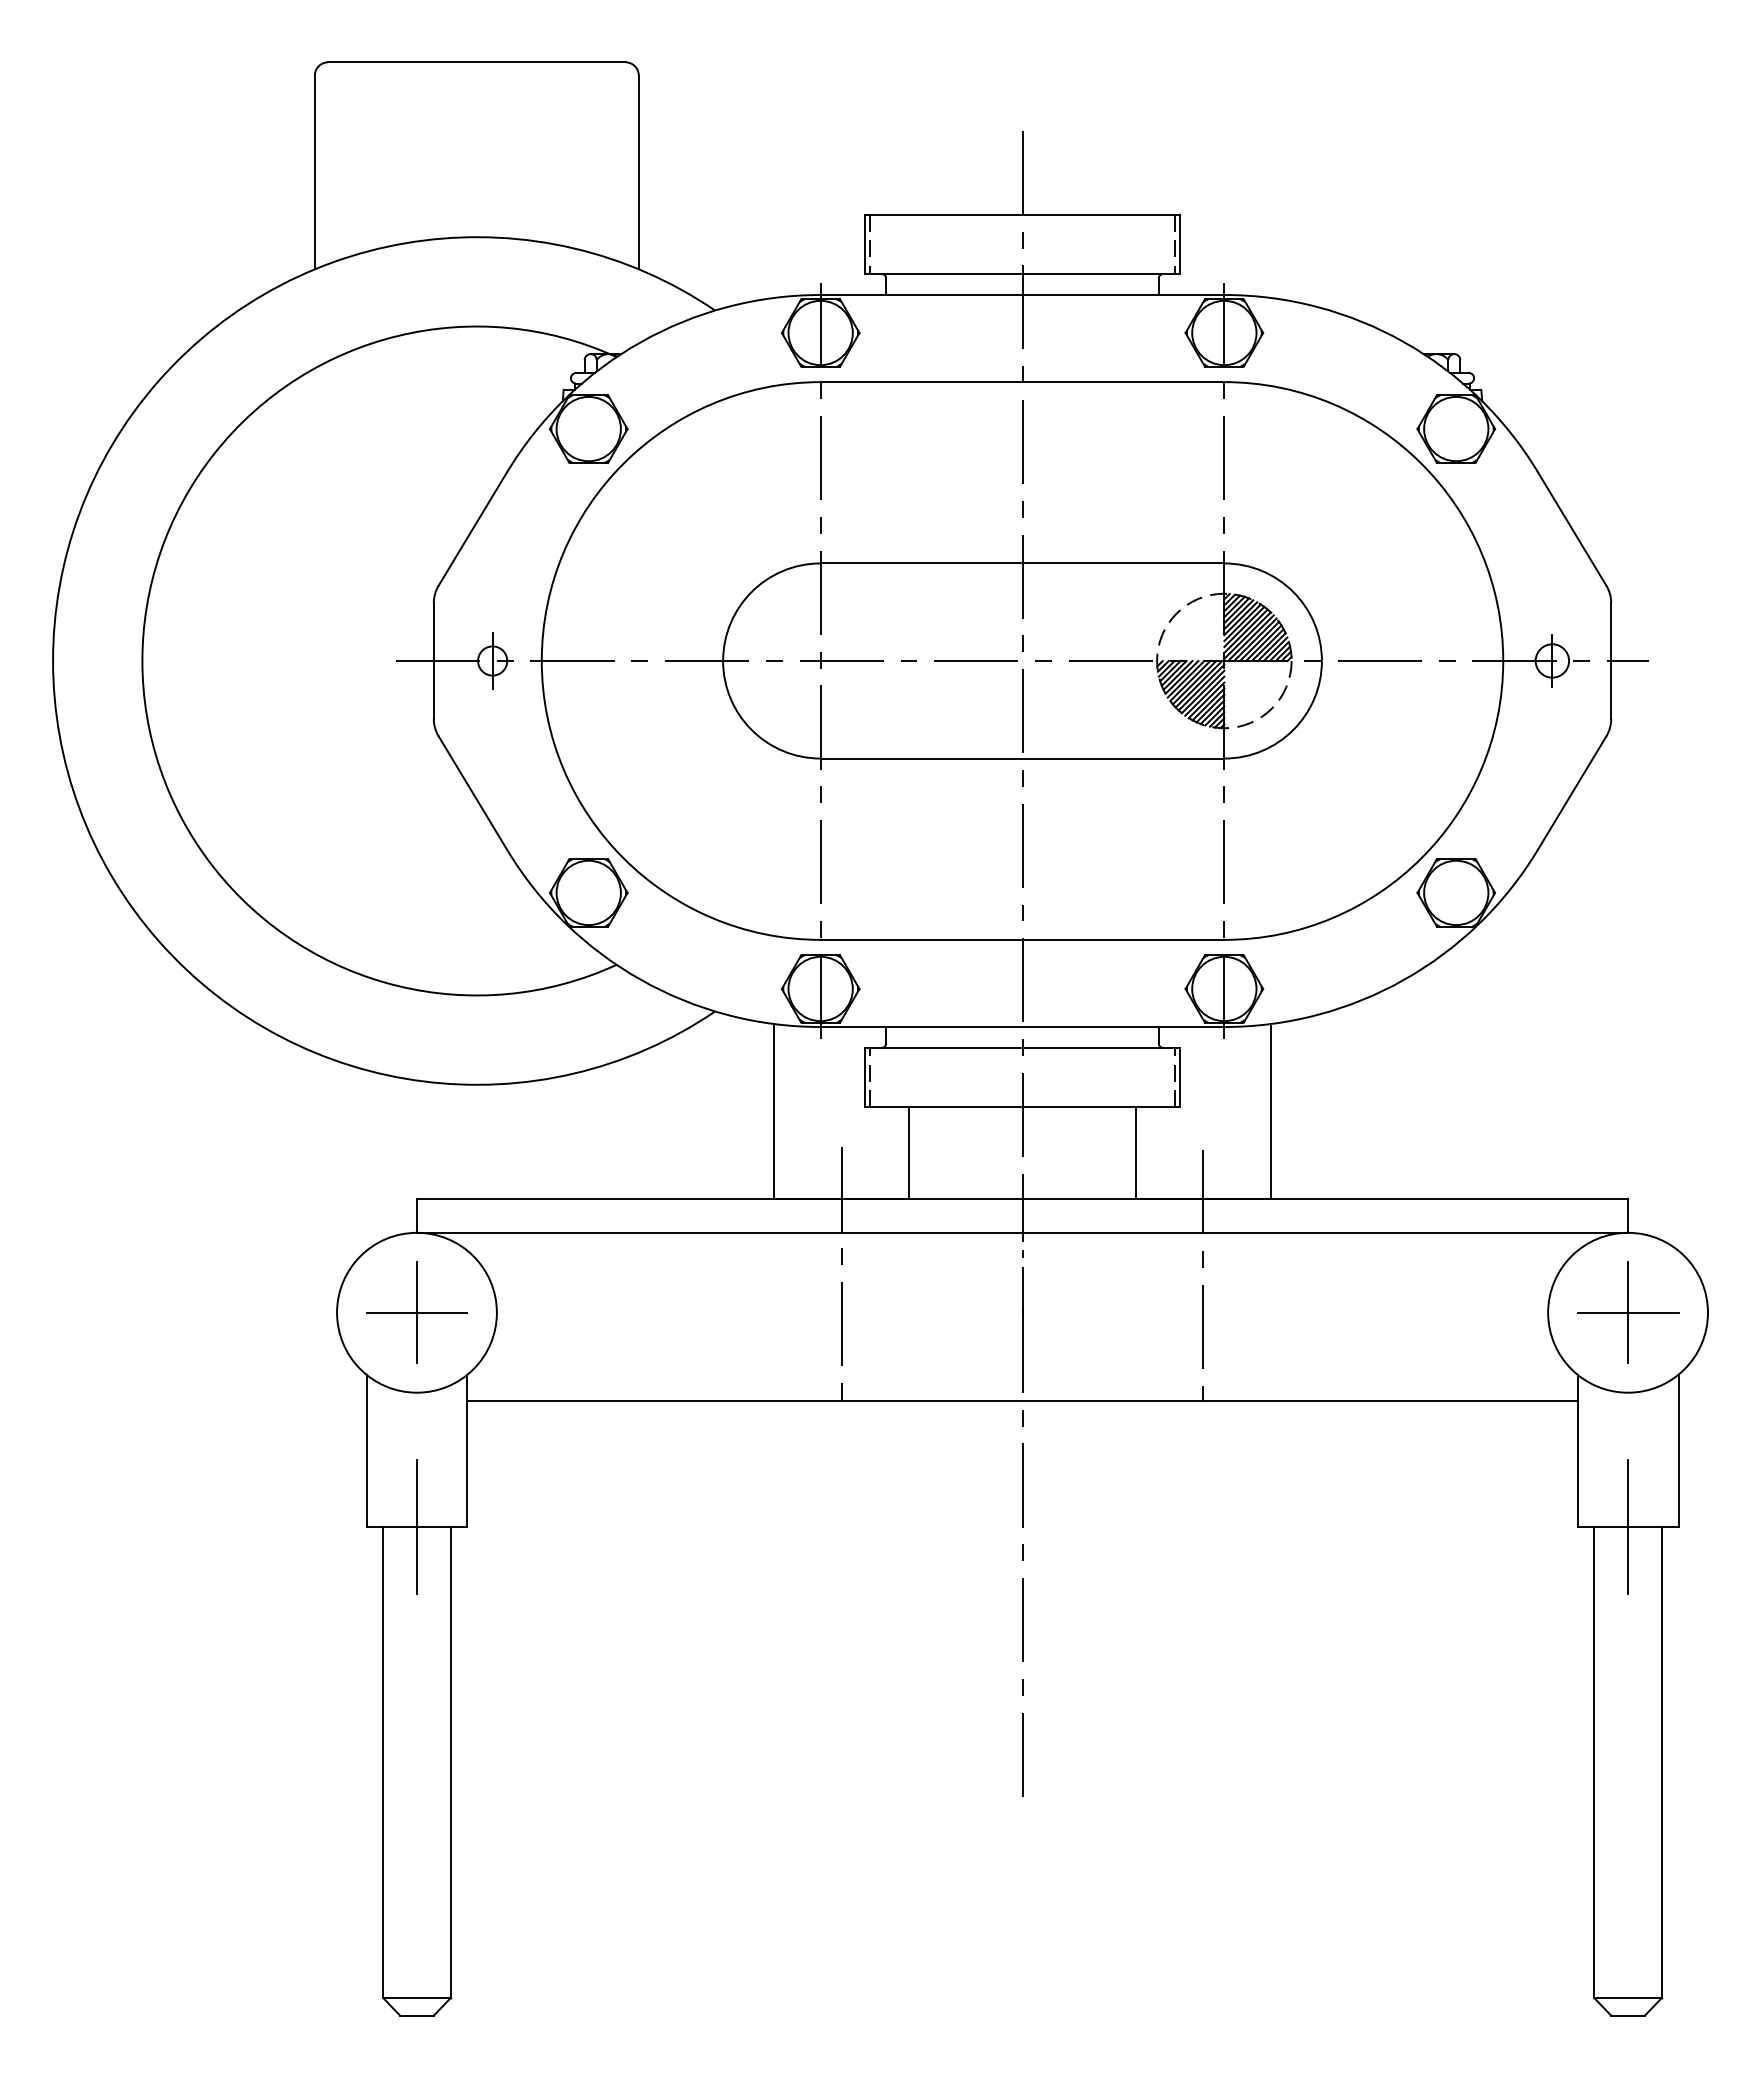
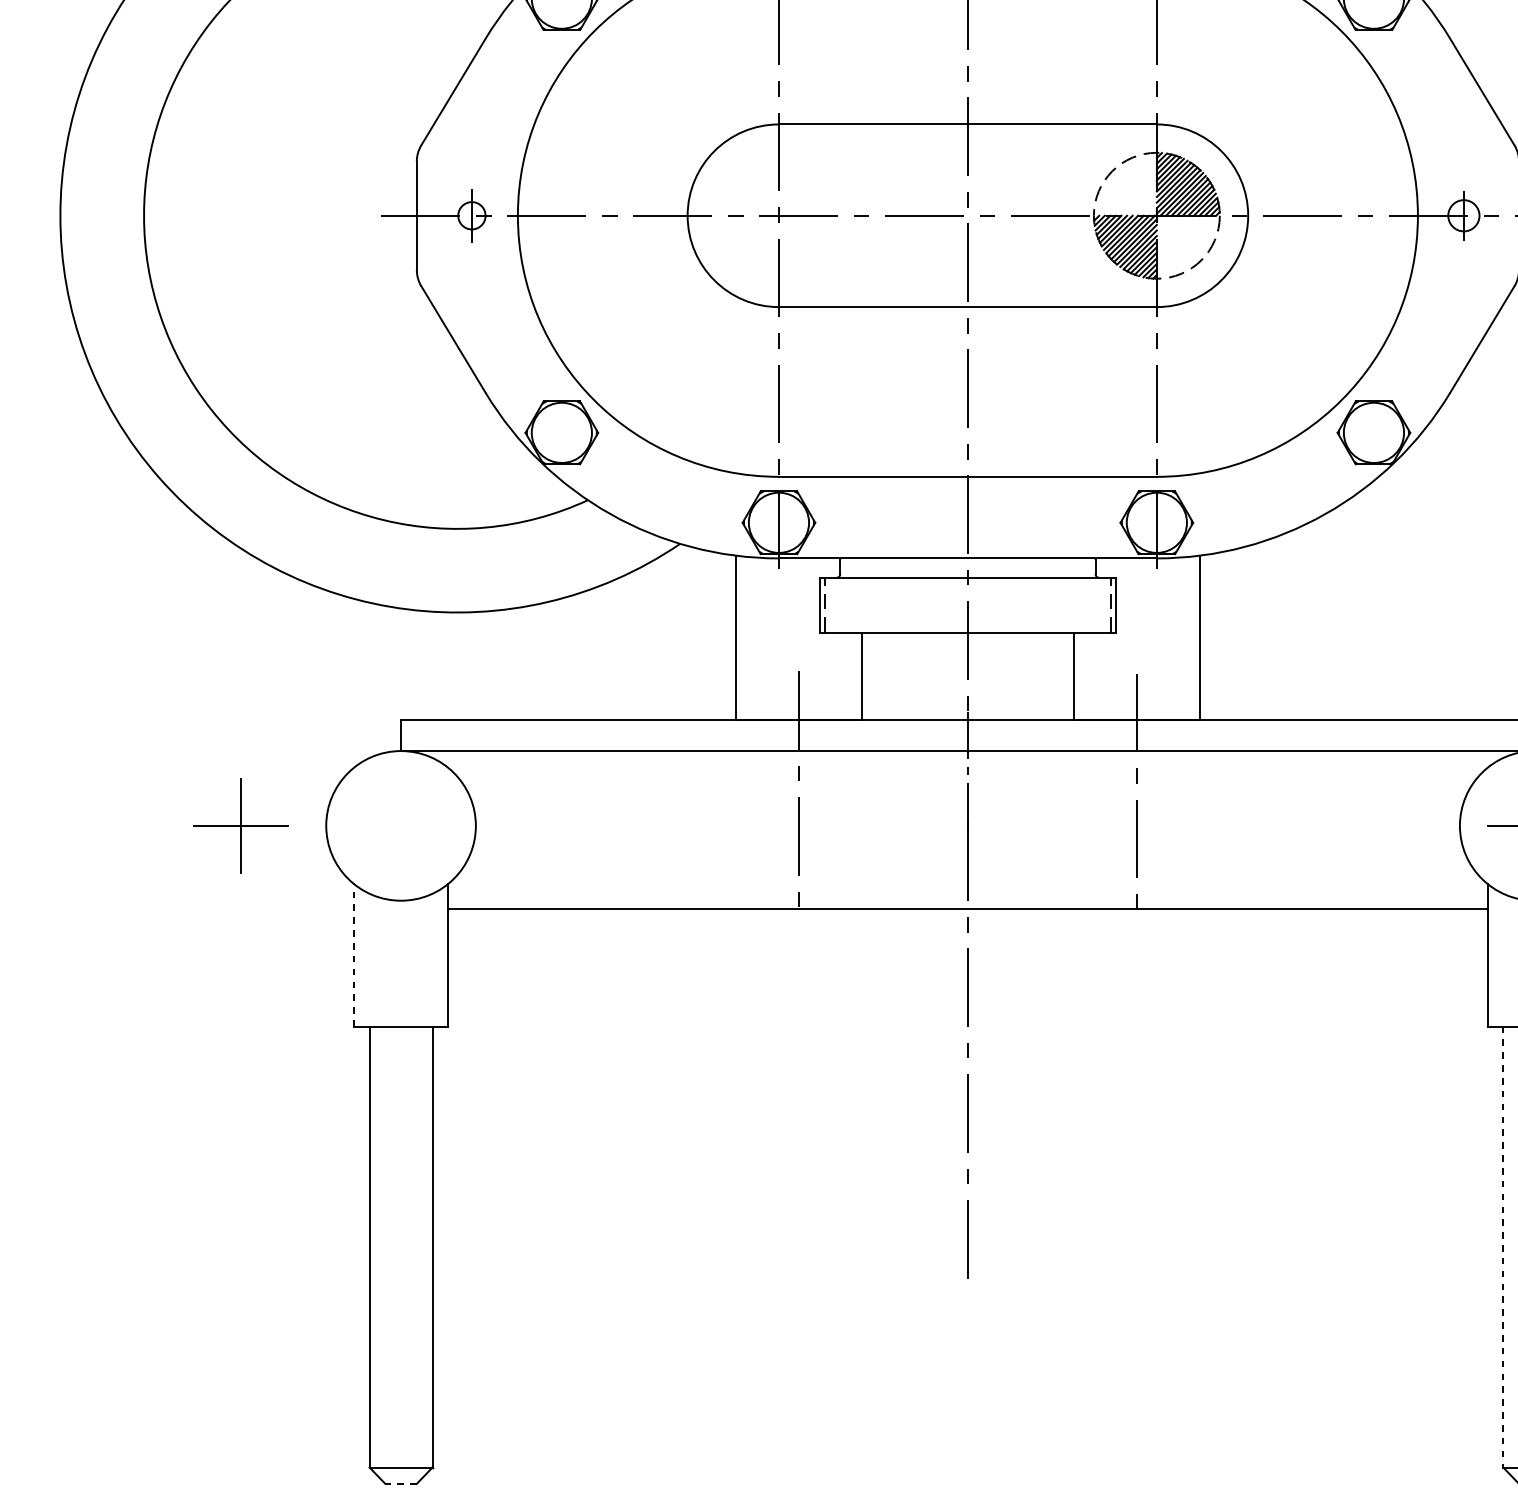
part: (416, 1312) -> (240, 825), moved
line: (366, 1450) -> (353, 954), solid -> dashed
line: (416, 1526) -> (400, 1025), removed
line: (1594, 1763) -> (1503, 1247), solid -> dashed
line: (416, 2015) -> (400, 1483), solid -> dashed

